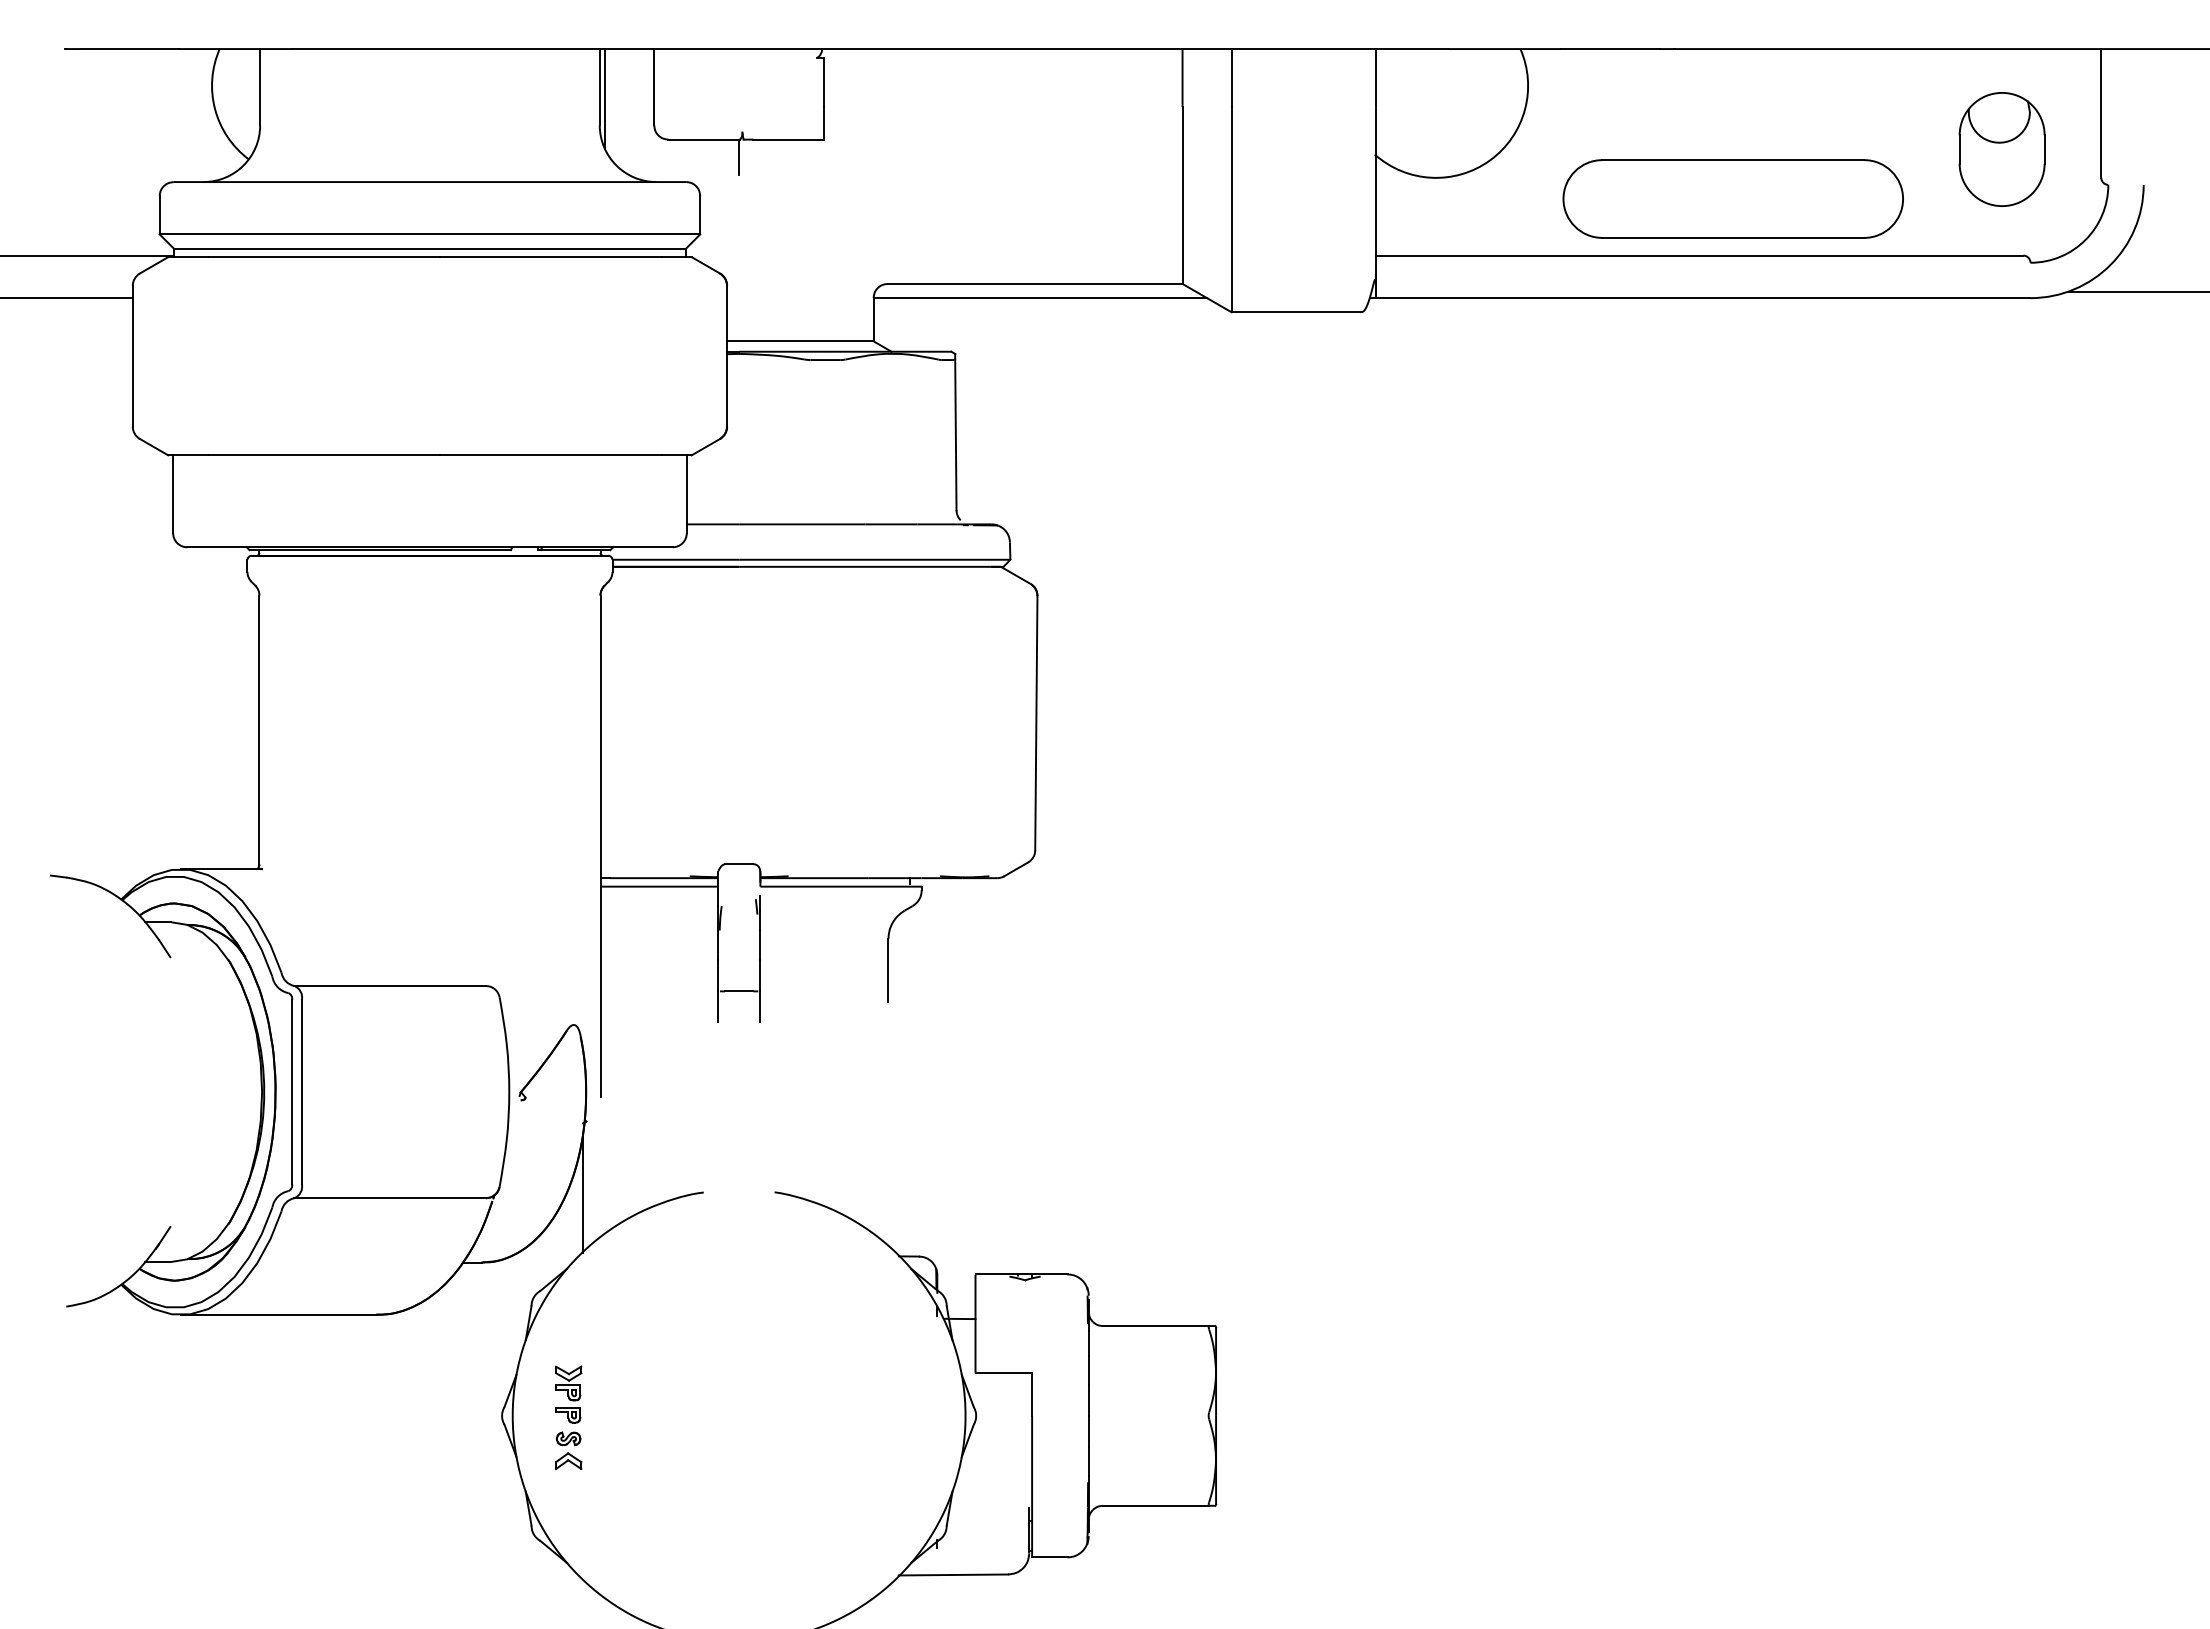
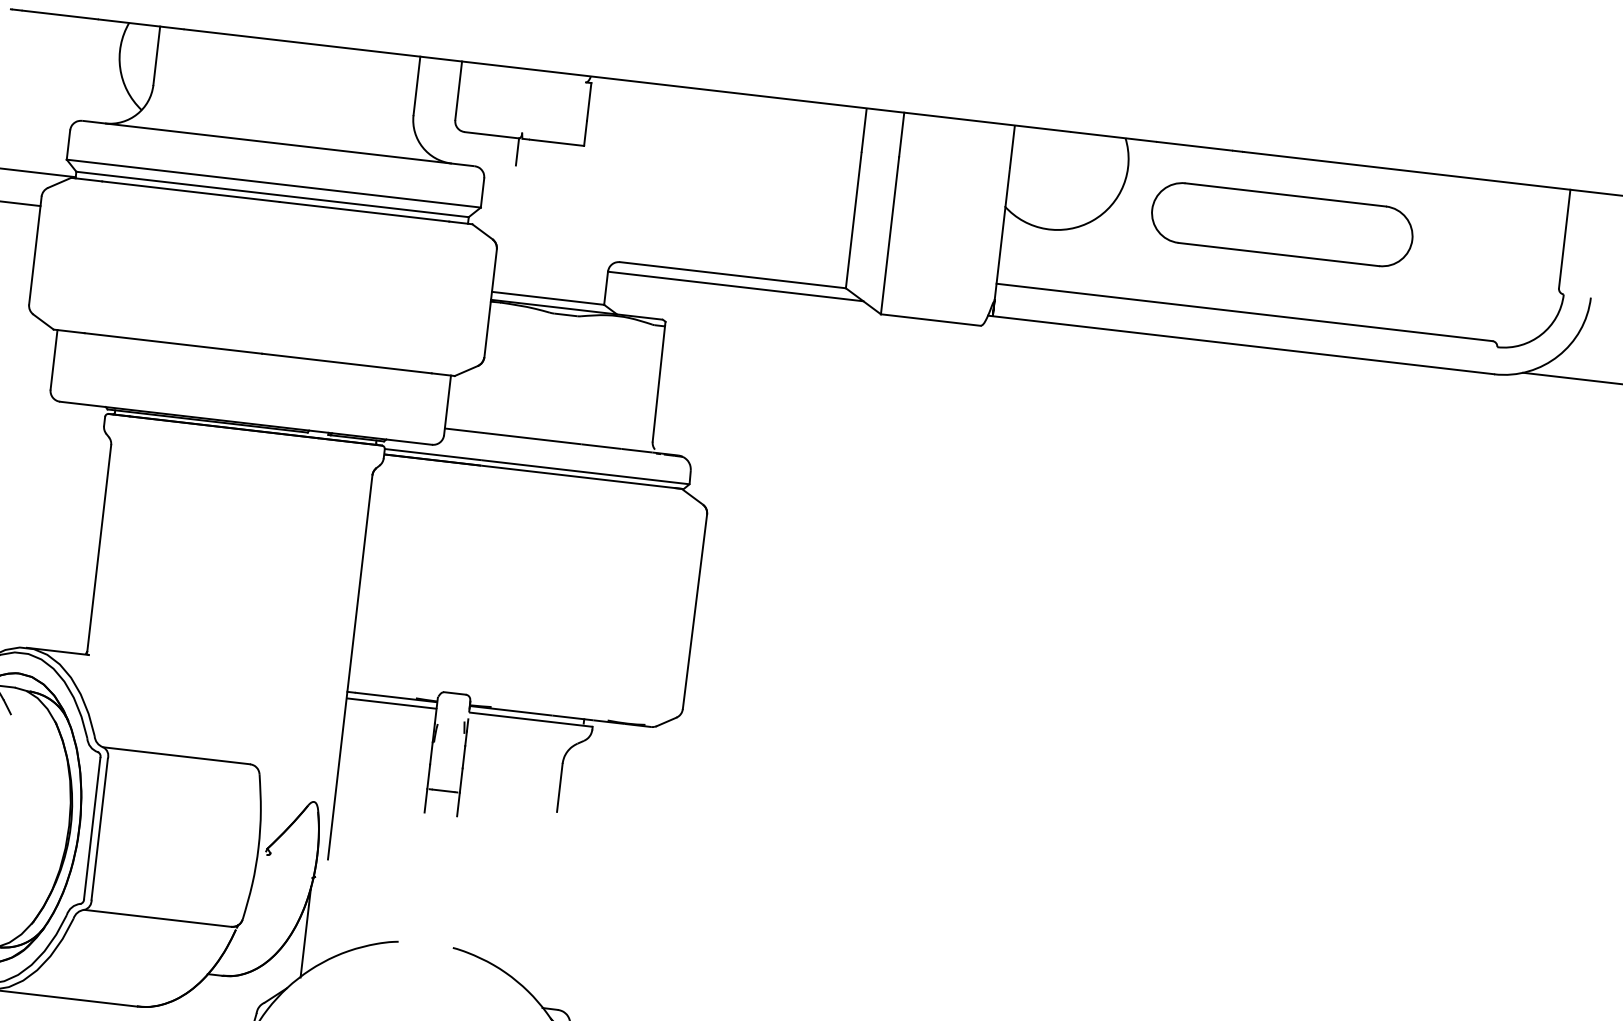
line: (604, 98) -> (419, 94), removed
part: (2001, 149) -> (1485, 257), removed
part: (1732, 198) -> (1281, 224), moved

